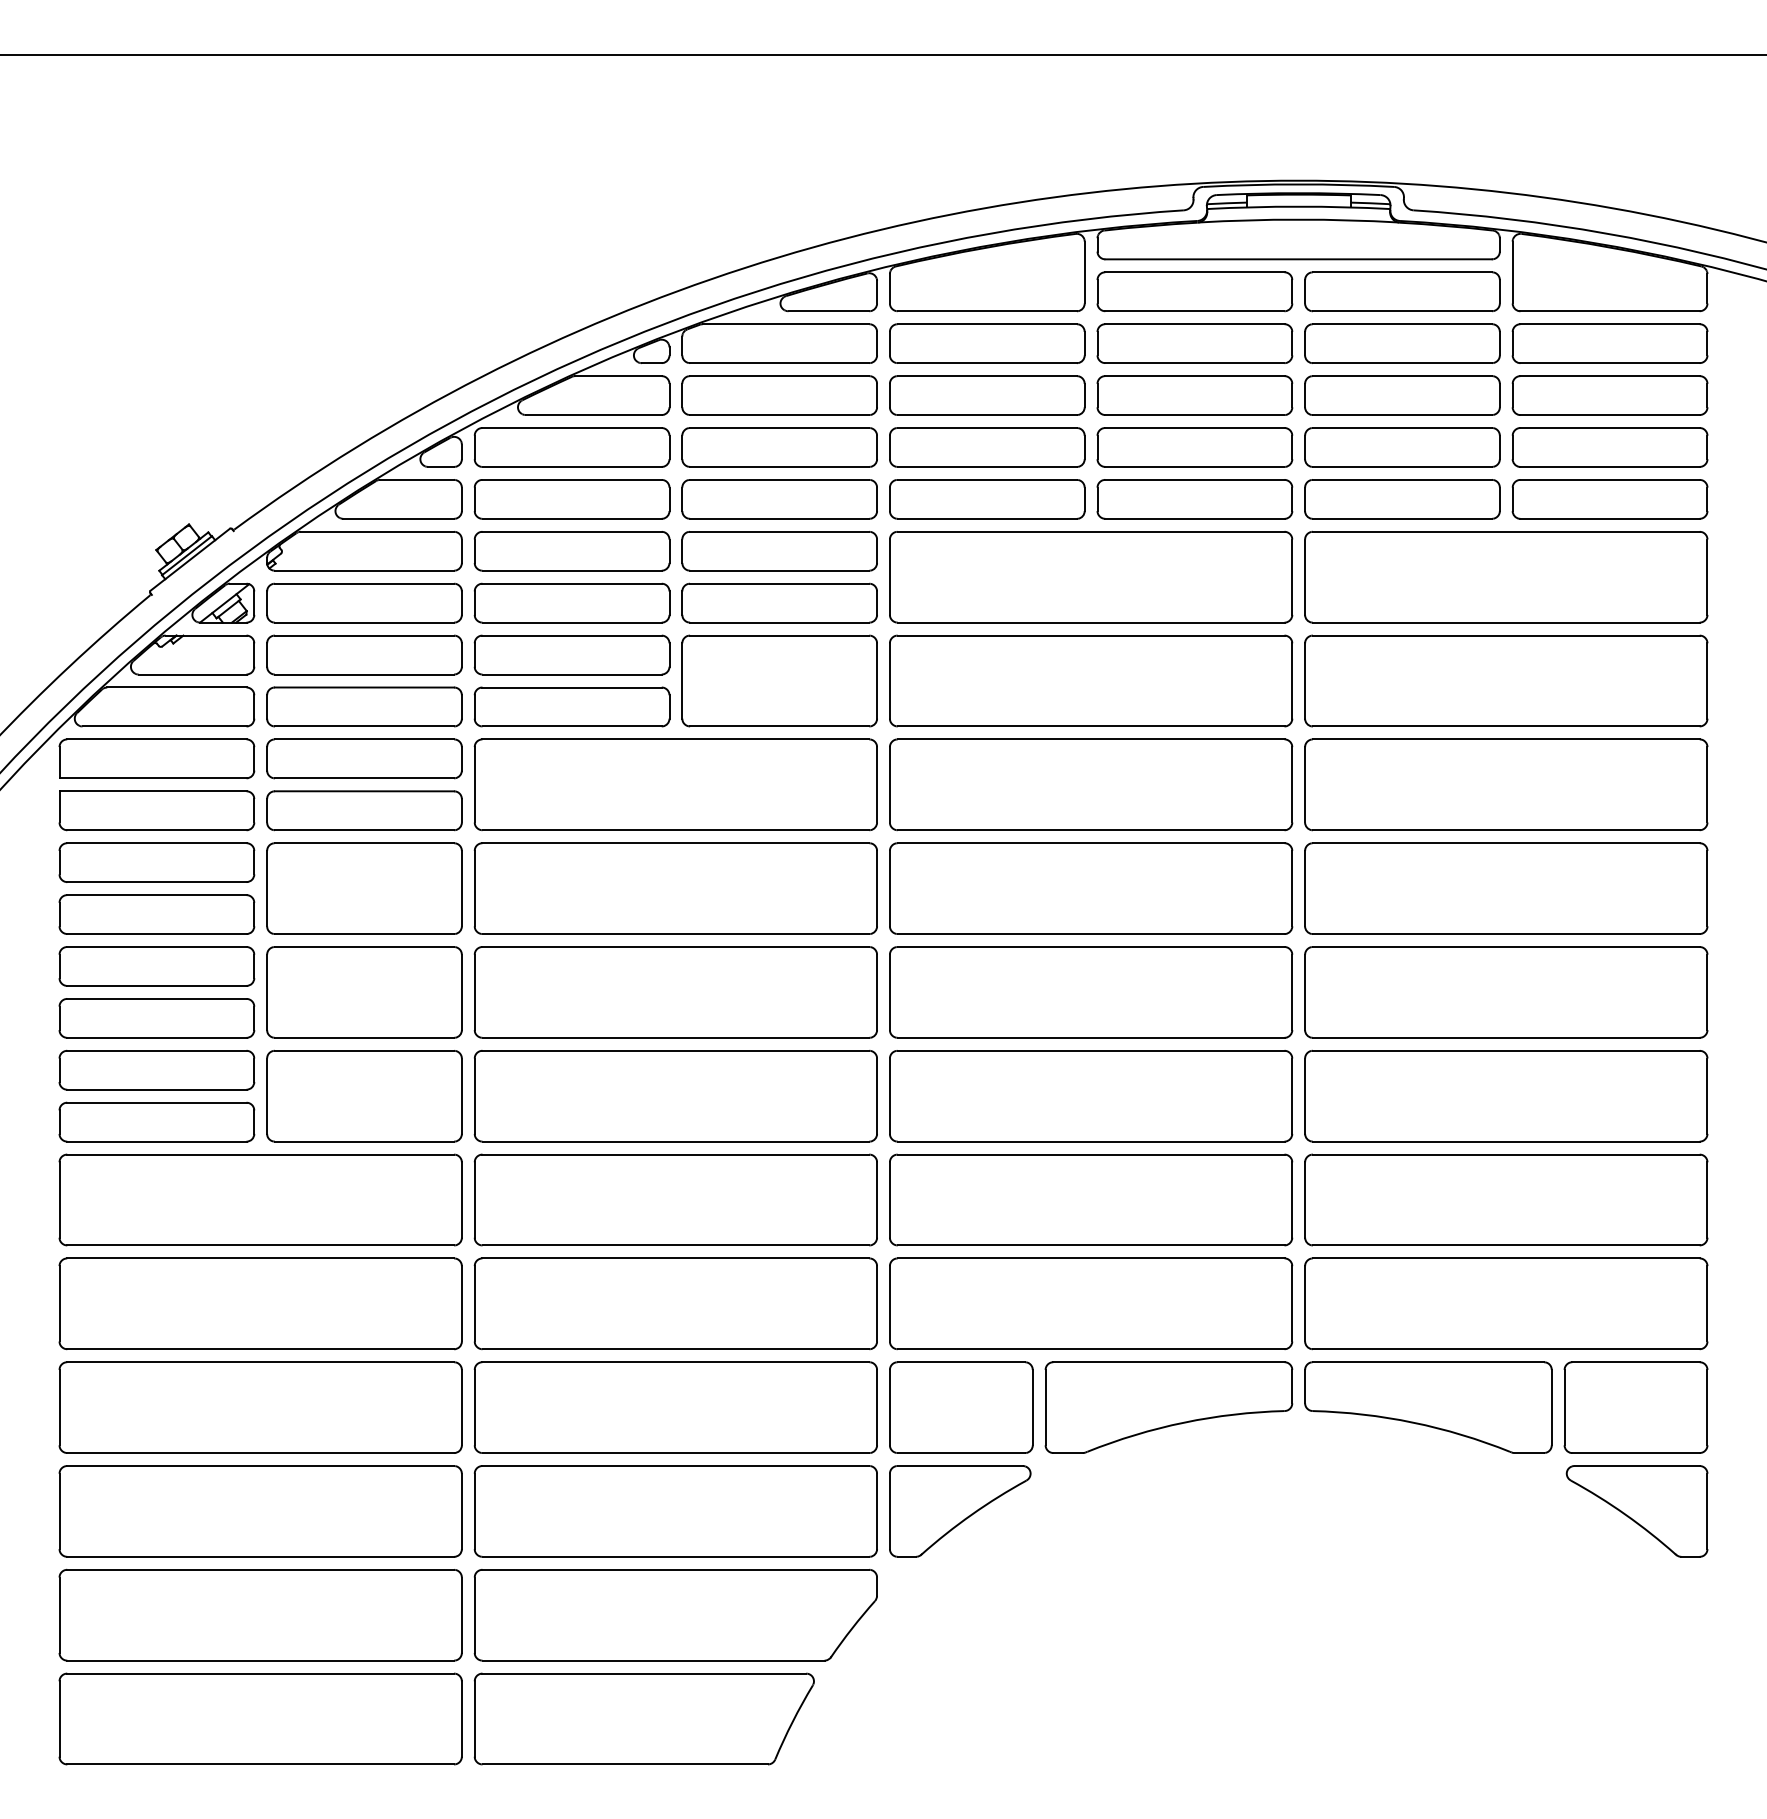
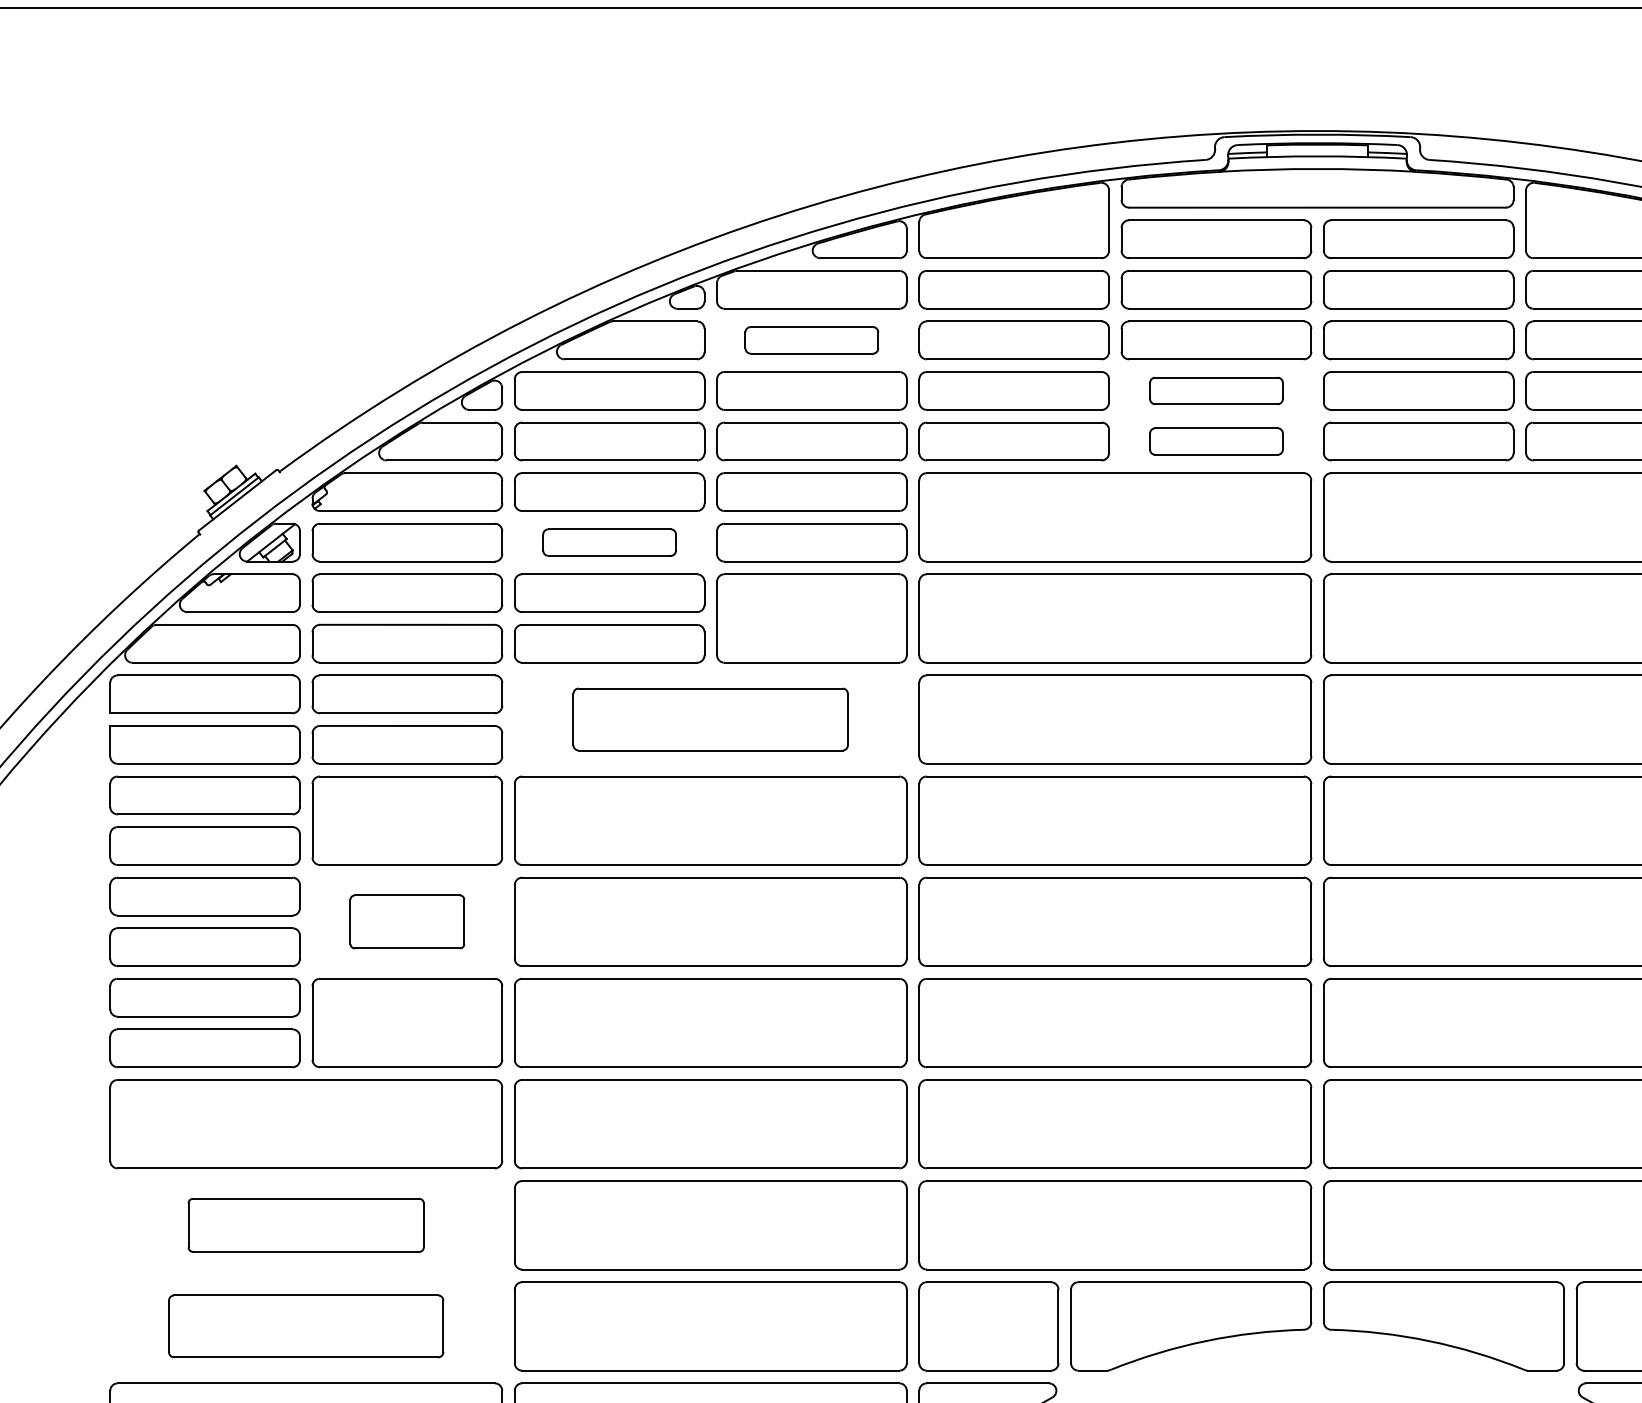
part: (779, 395) -> (811, 340), size x0.7
part: (1194, 447) -> (1216, 390), size x0.7
part: (1194, 499) -> (1216, 441), size x0.7
part: (571, 602) -> (609, 542), size x0.7
part: (675, 784) -> (710, 719), size x0.7
part: (364, 992) -> (407, 921), size x0.6
part: (260, 1303) -> (306, 1224), size x0.6
part: (260, 1407) -> (306, 1326), size x0.7

